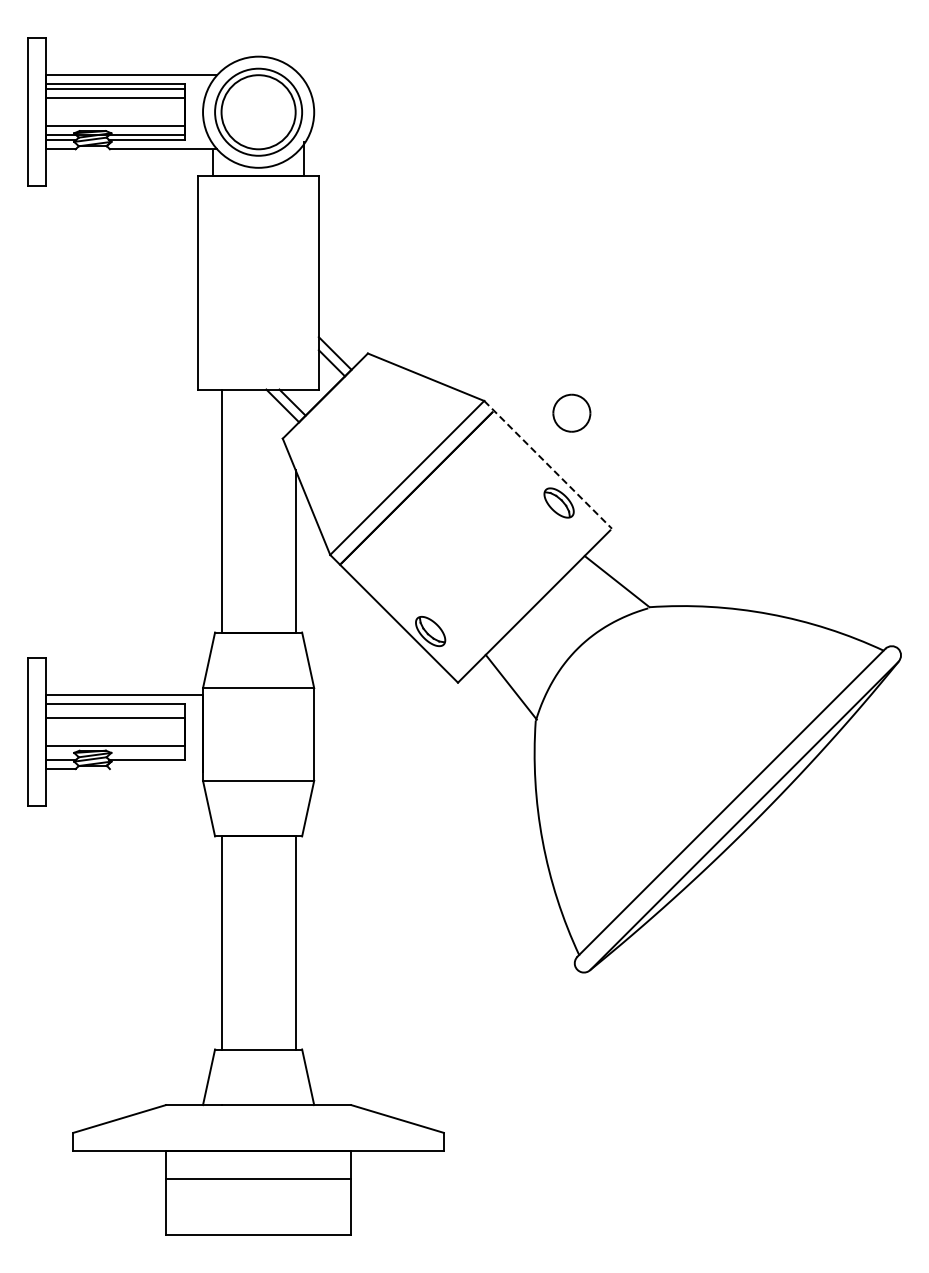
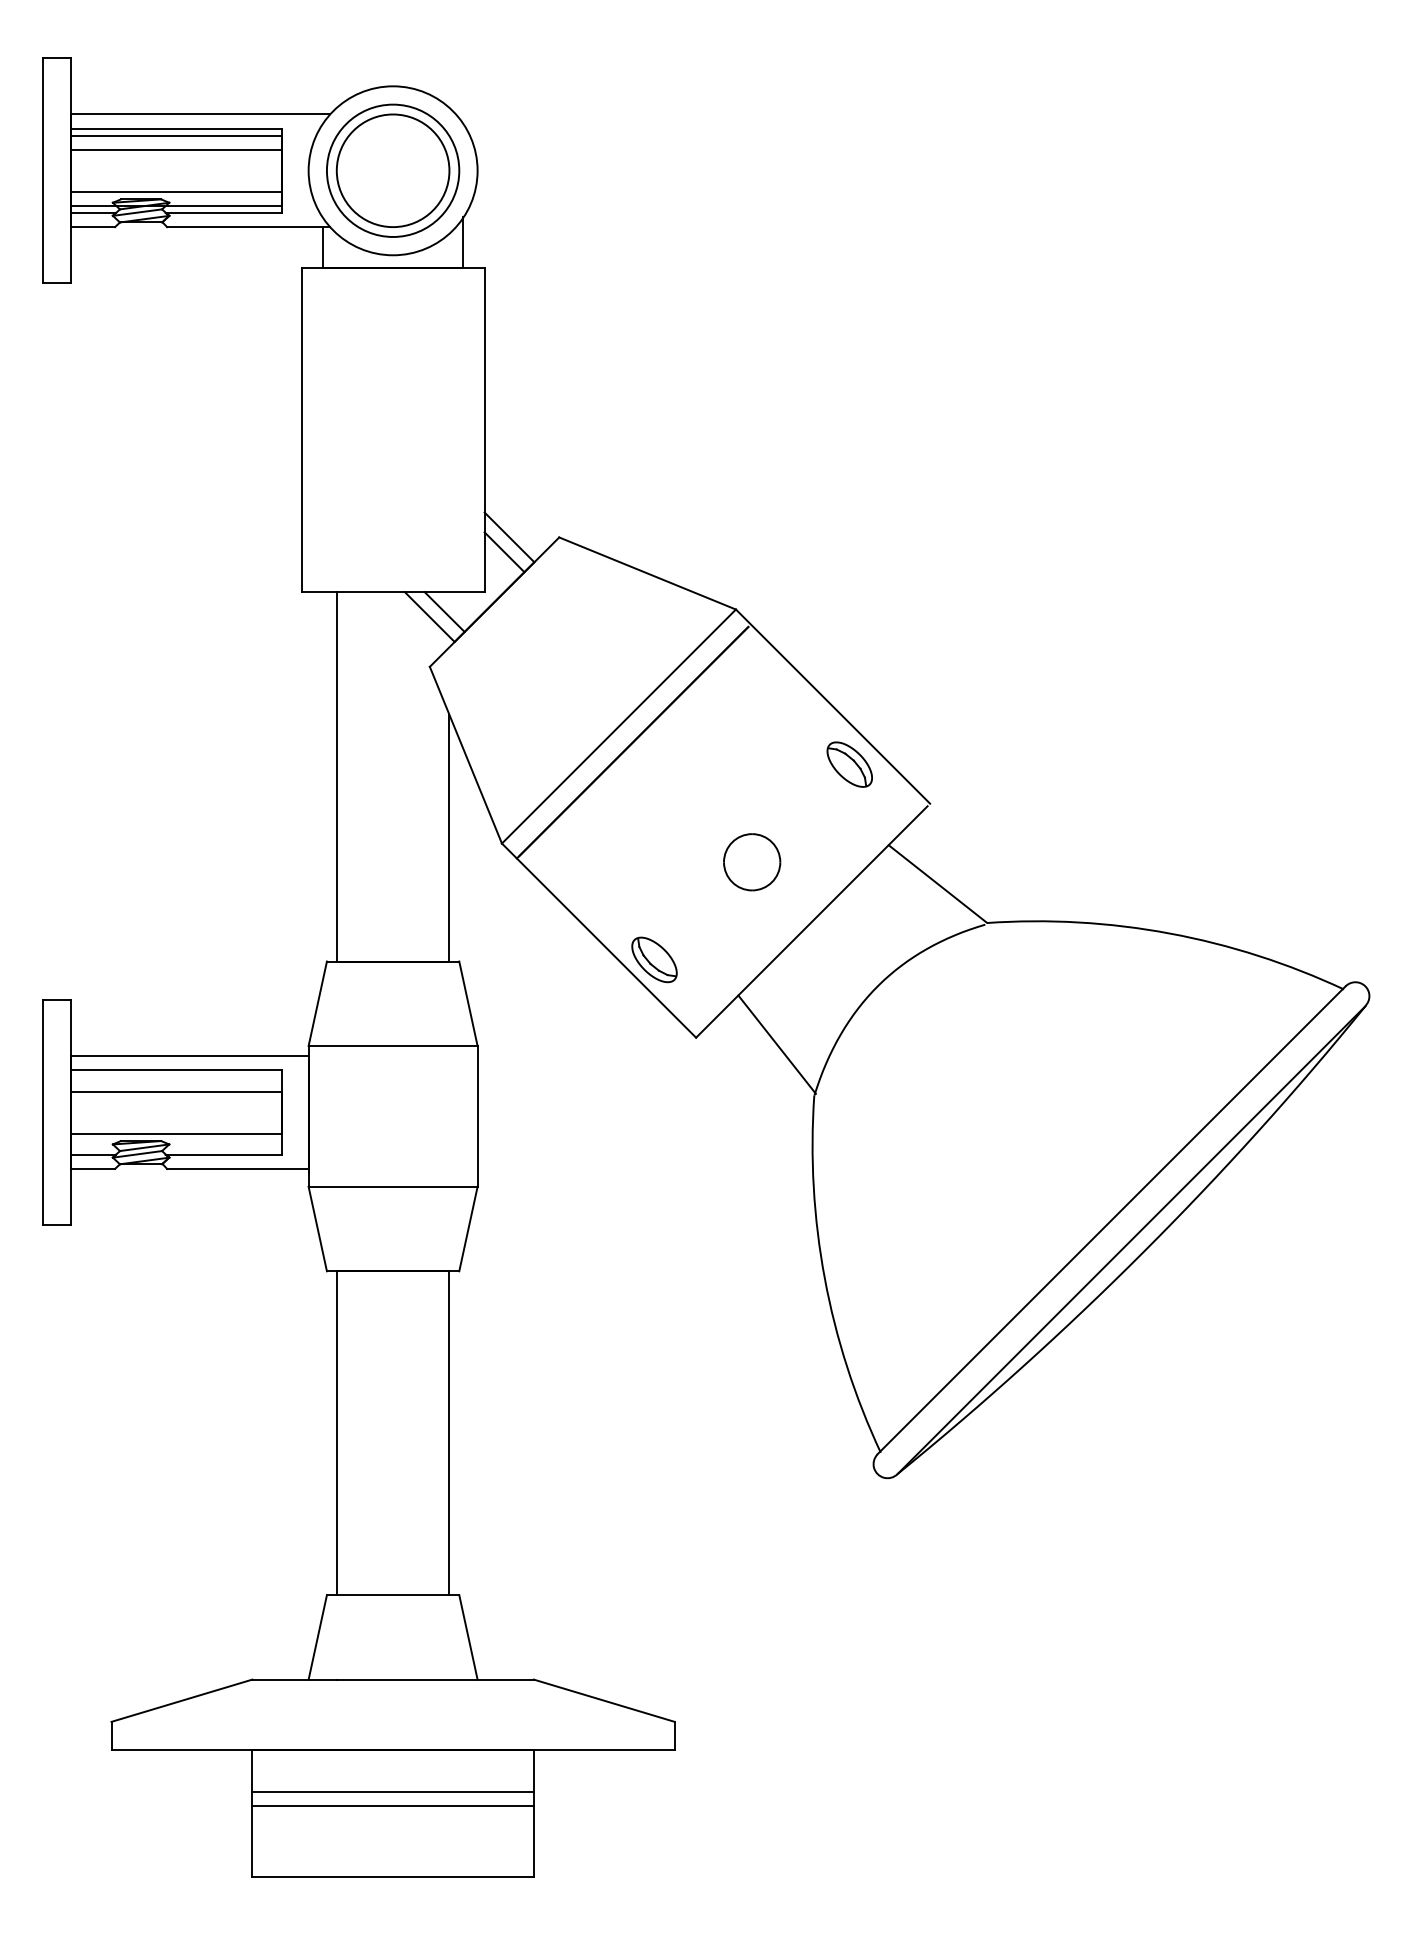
part: (571, 412) -> (751, 861), moved
line: (548, 465) -> (833, 707), dashed -> solid
line: (156, 769) -> (237, 1169), added
line: (258, 1188) -> (392, 1806), added

